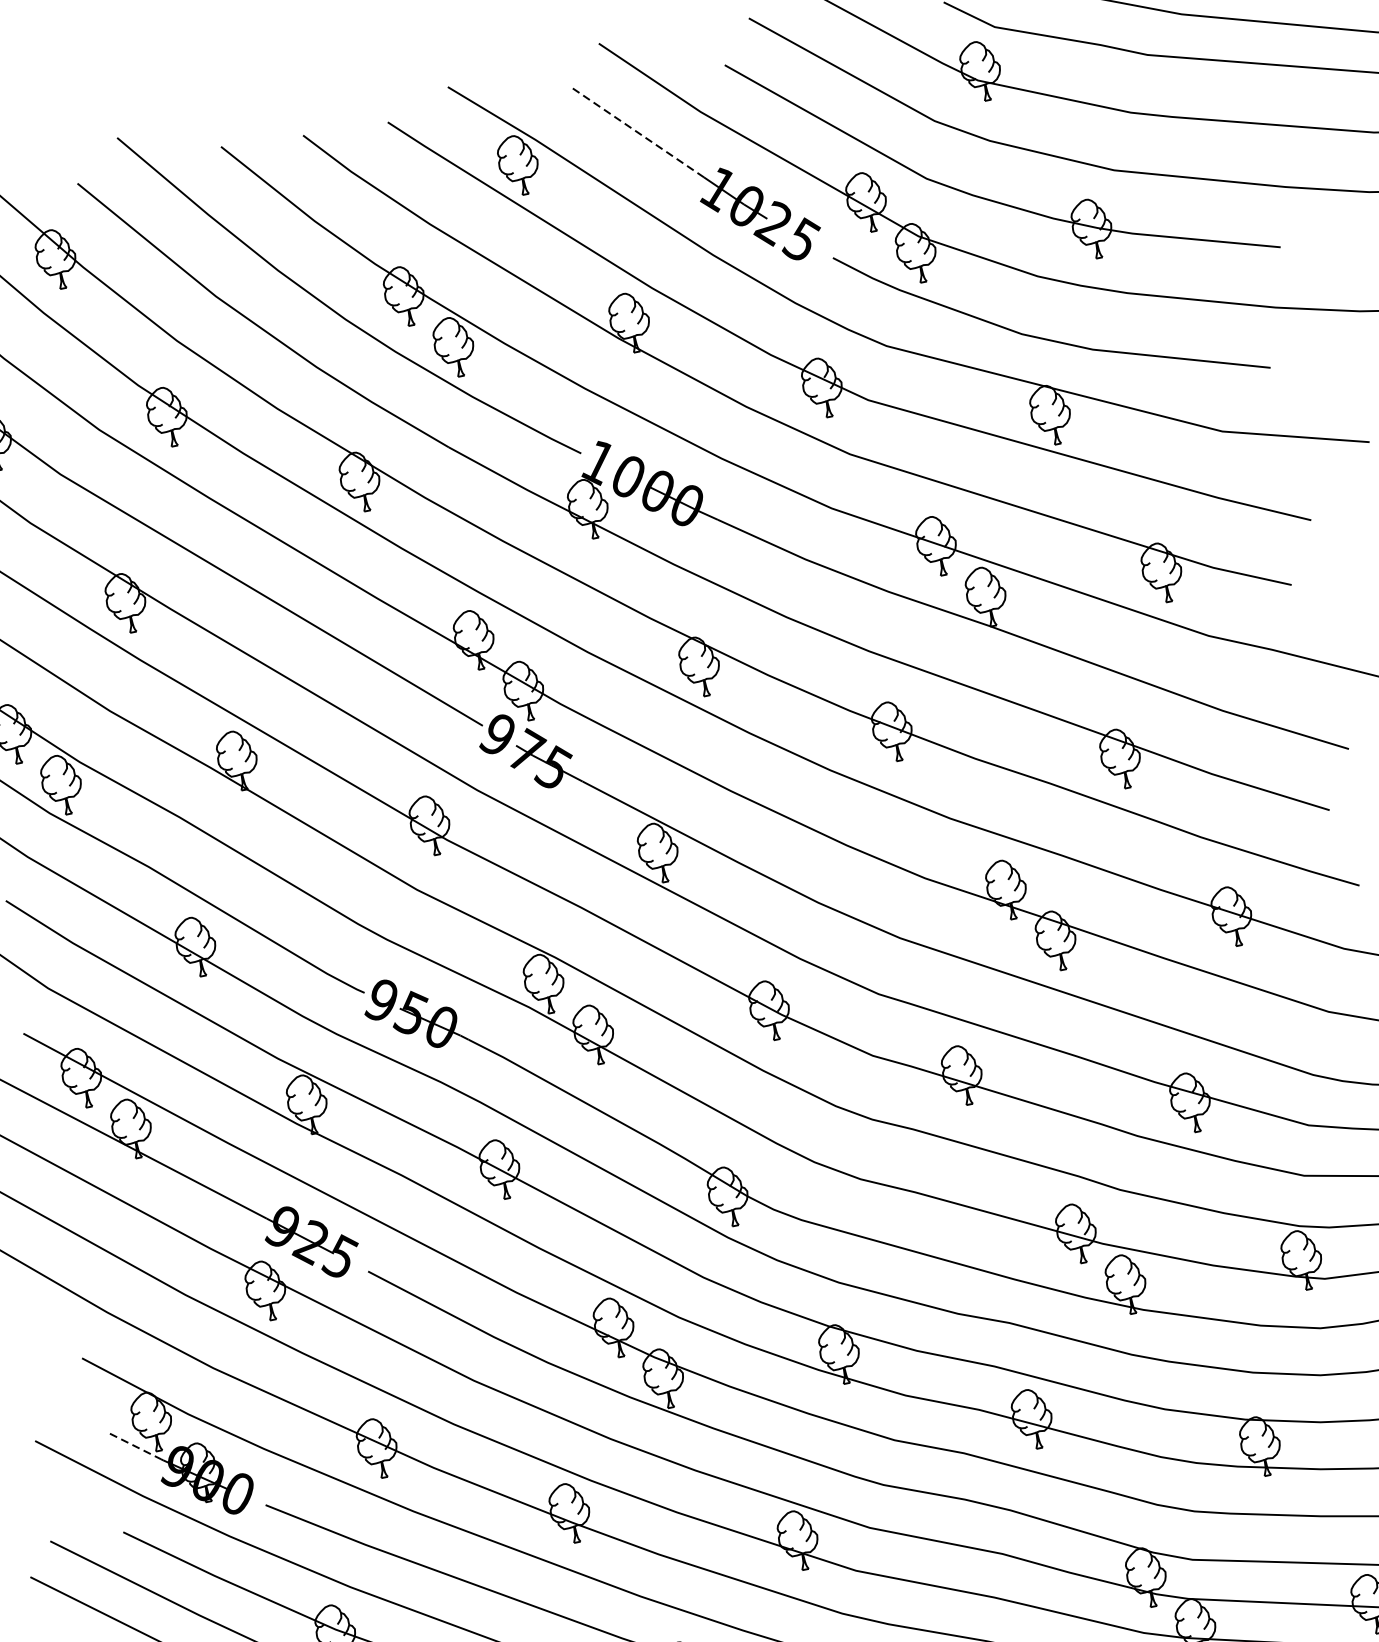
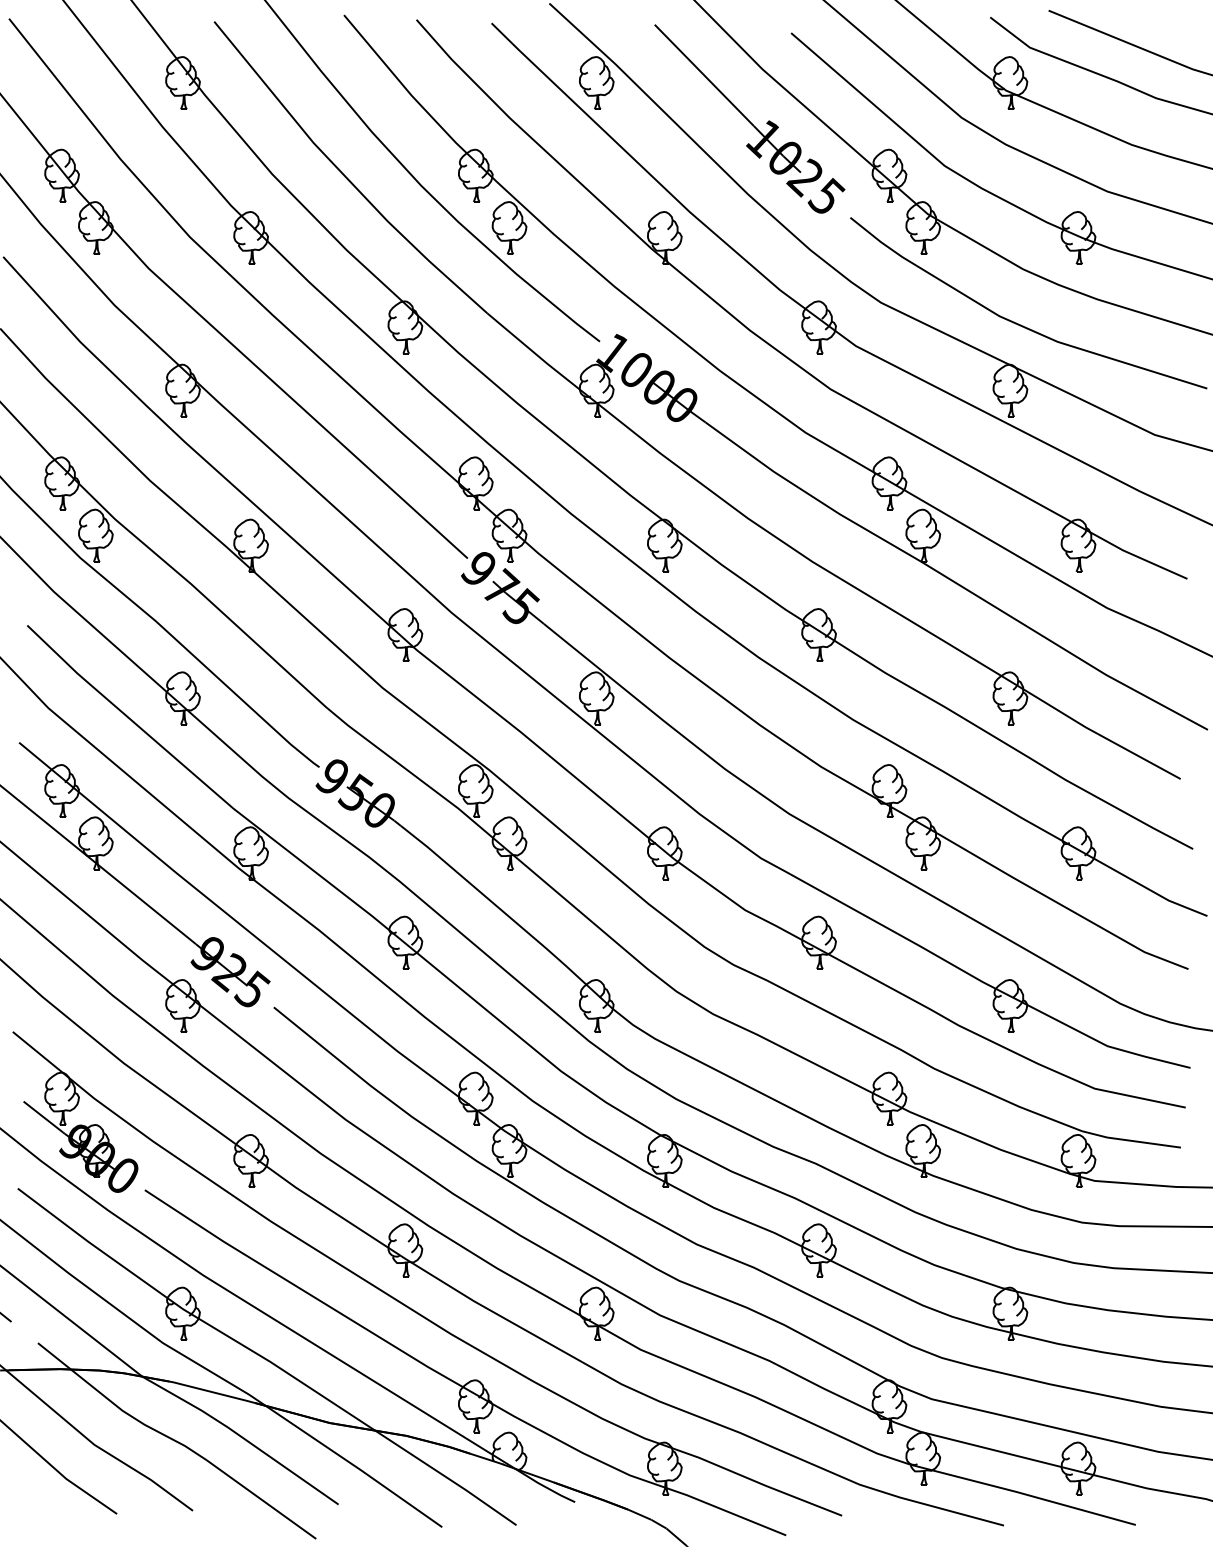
line: (637, 132) -> (704, 75), dashed -> solid
line: (135, 1446) -> (43, 1117), dashed -> solid

